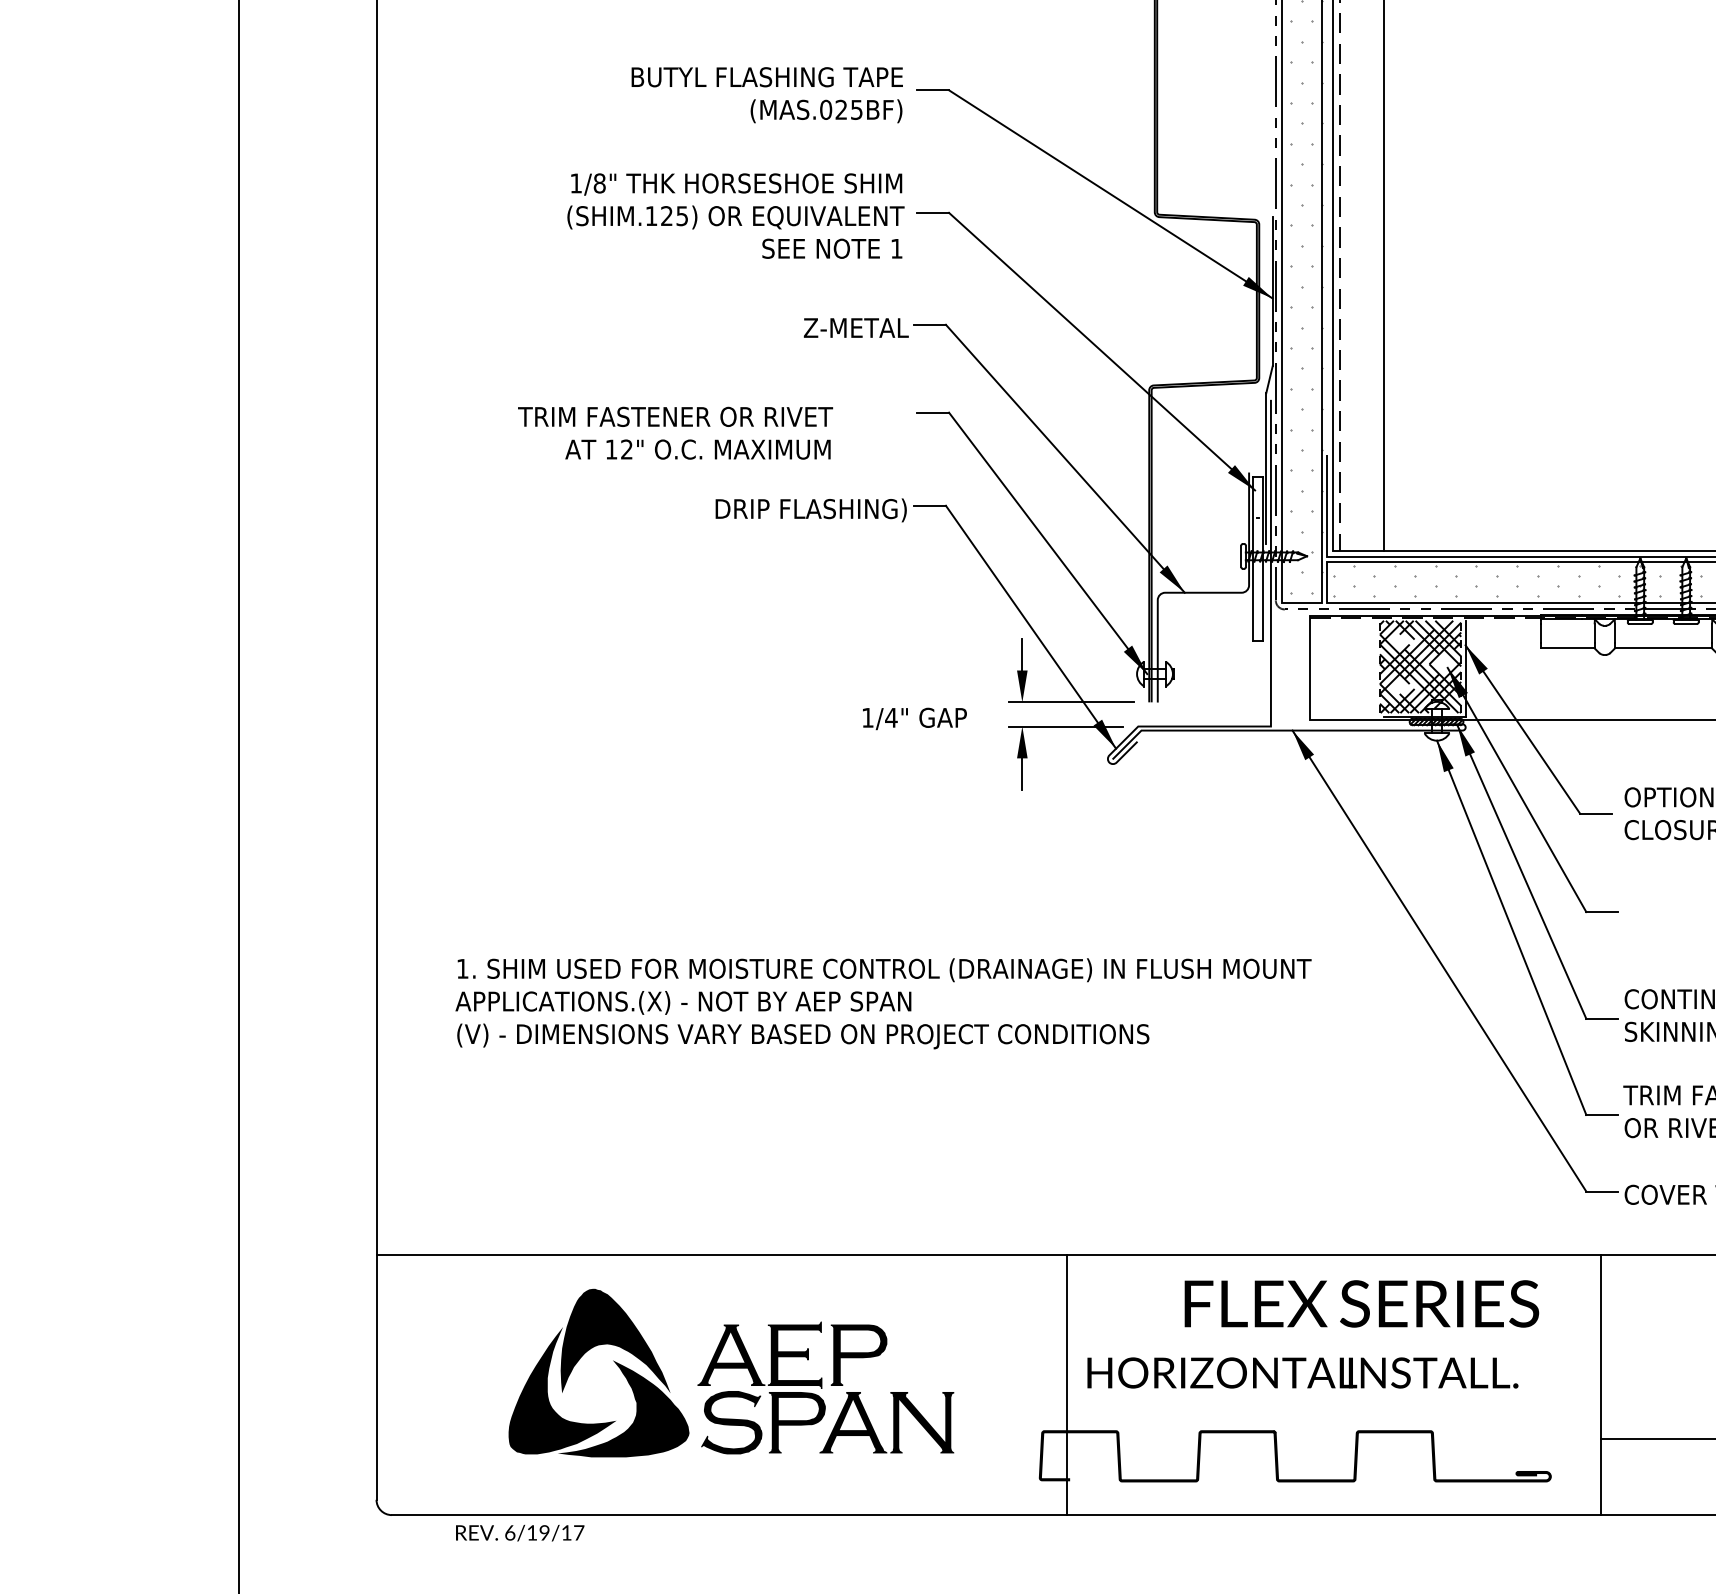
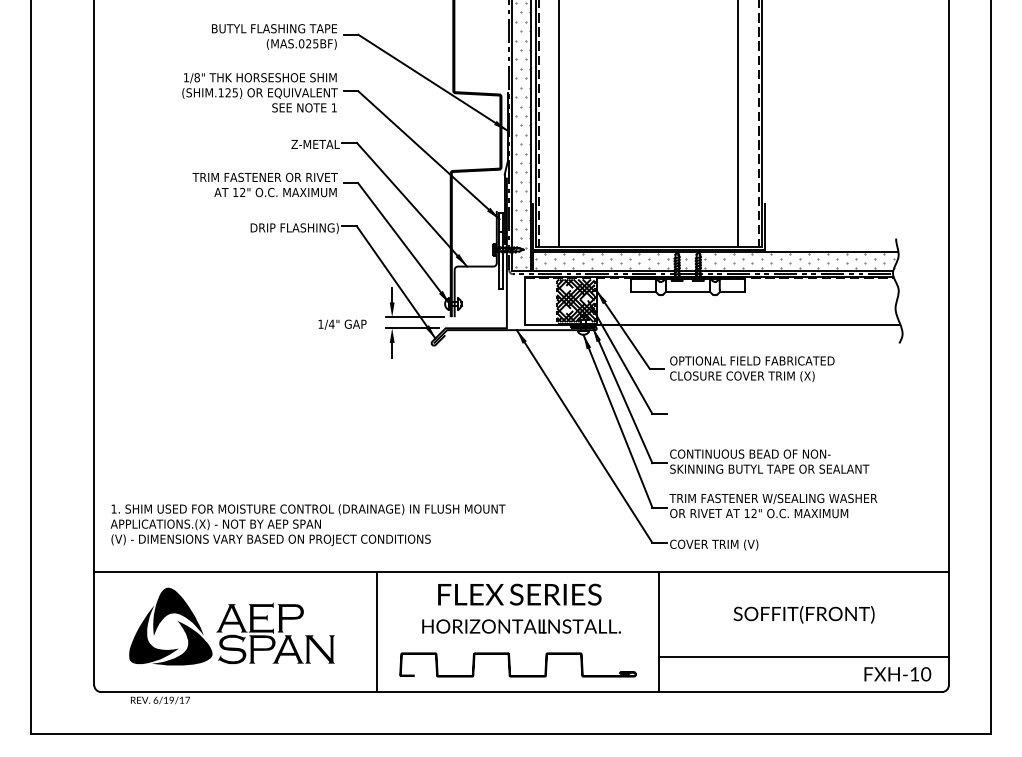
text: (674, 432) -> (264, 184), moved
text: (882, 1004) -> (307, 525), moved
text: (1361, 1303) -> (519, 594), moved
part: (730, 1372) -> (231, 626), moved
line: (1066, 1385) -> (376, 632), moved

